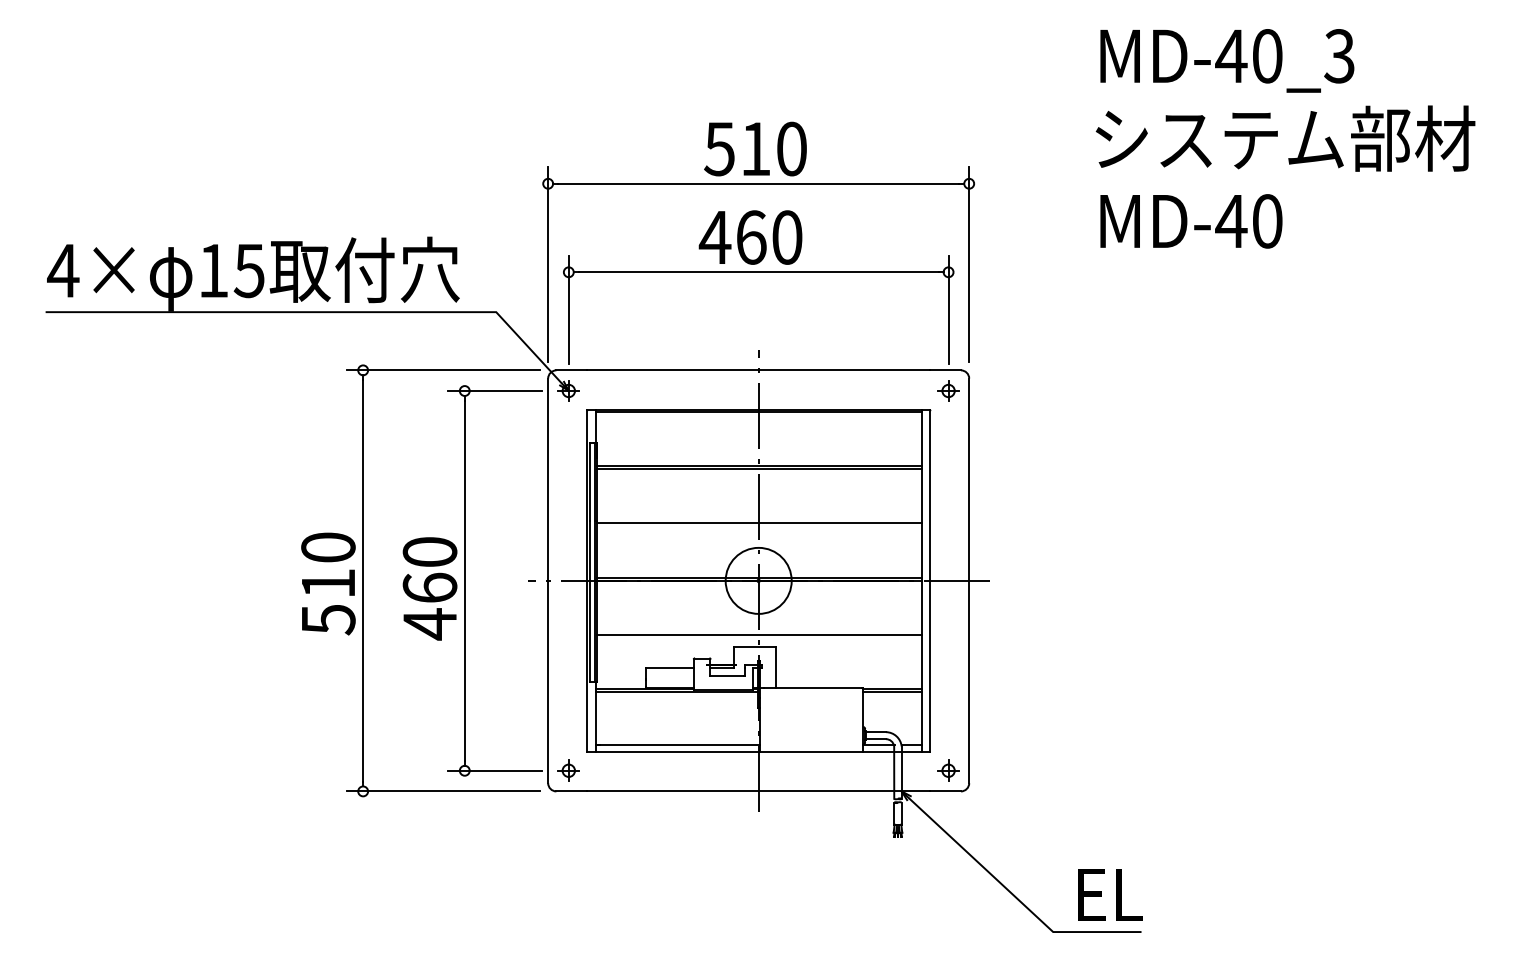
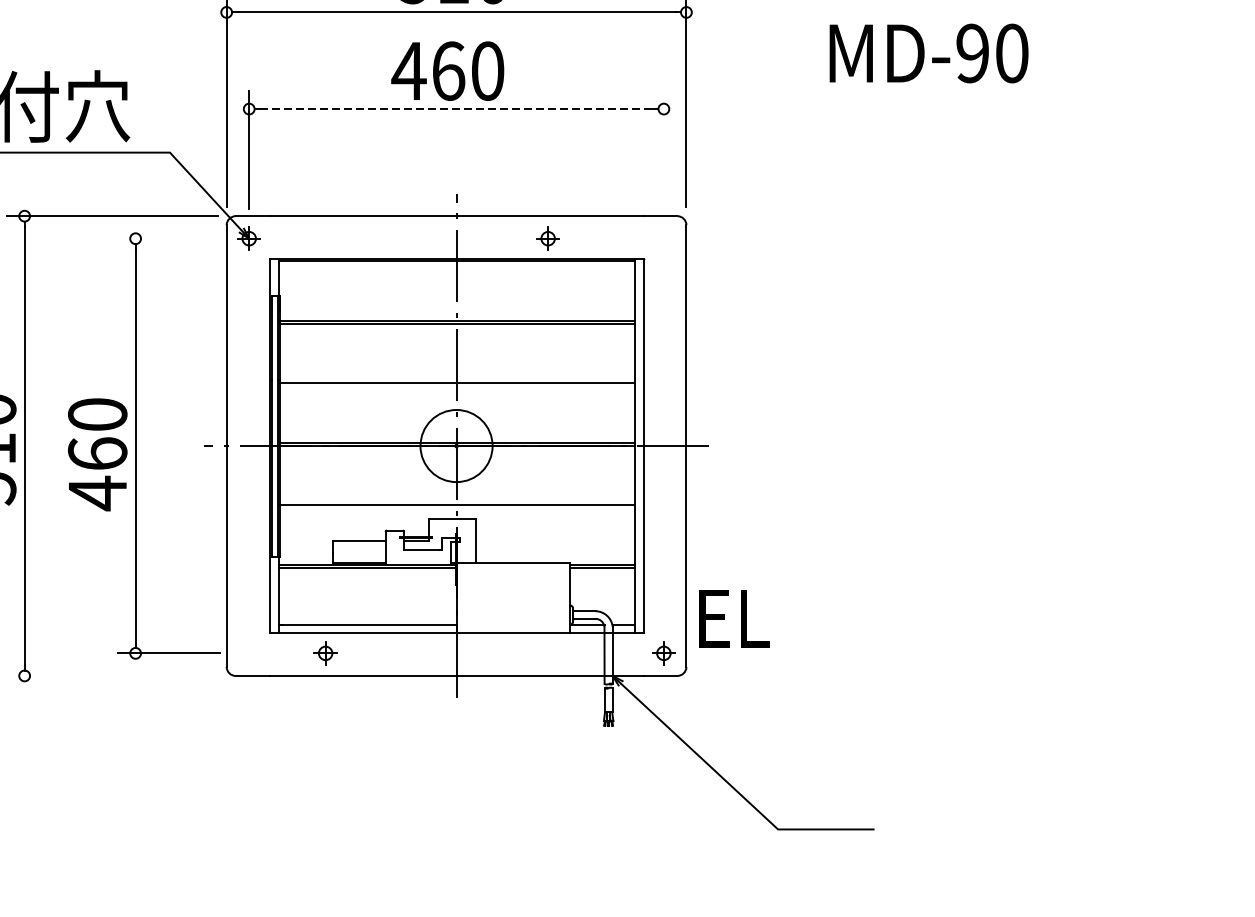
text: (1231, 221) -> (972, 53), MD-40 -> MD-90
line: (758, 272) -> (456, 109), solid -> dashed
line: (948, 309) -> (663, 149), removed
part: (948, 390) -> (548, 238), moved
line: (494, 391) -> (168, 239), removed
part: (568, 770) -> (325, 653), moved
line: (442, 791) -> (111, 676), removed
text: (1110, 894) -> (734, 618), moved

